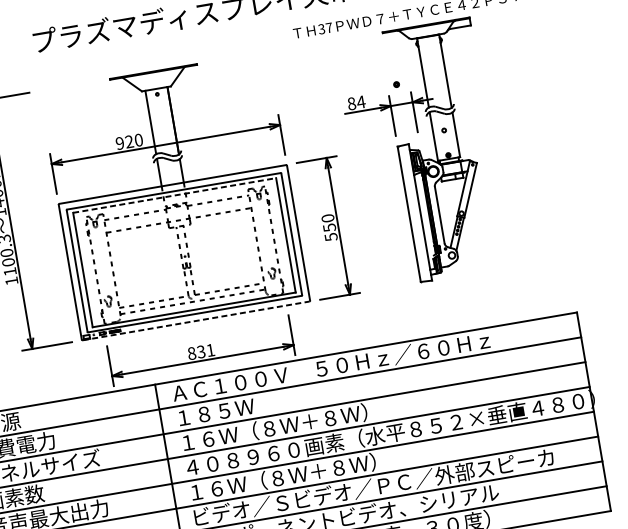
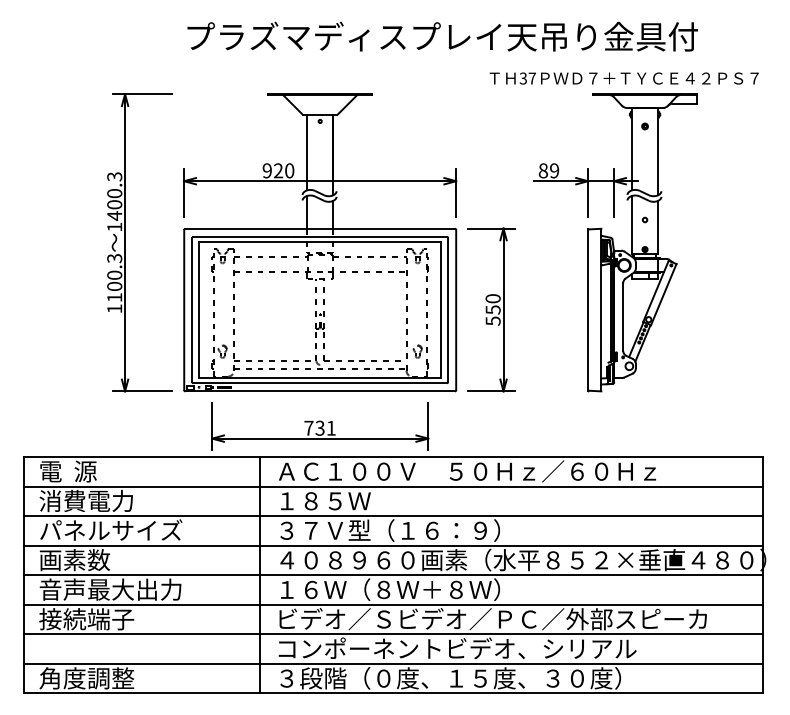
part: (396, 84) -> (644, 126), moved
text: (361, 101) -> (554, 170), 84 -> 89
line: (174, 195) -> (320, 241), dashed -> solid
line: (196, 321) -> (320, 391), dashed -> solid
text: (191, 352) -> (308, 427), 831 -> 731
text: (270, 428) -> (385, 530), １６Ｗ（８Ｗ＋８Ｗ） -> ３７Ｖ型（１６：９）

